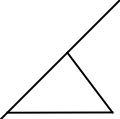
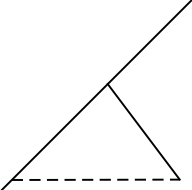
line: (59, 112) -> (95, 179), solid -> dashed

